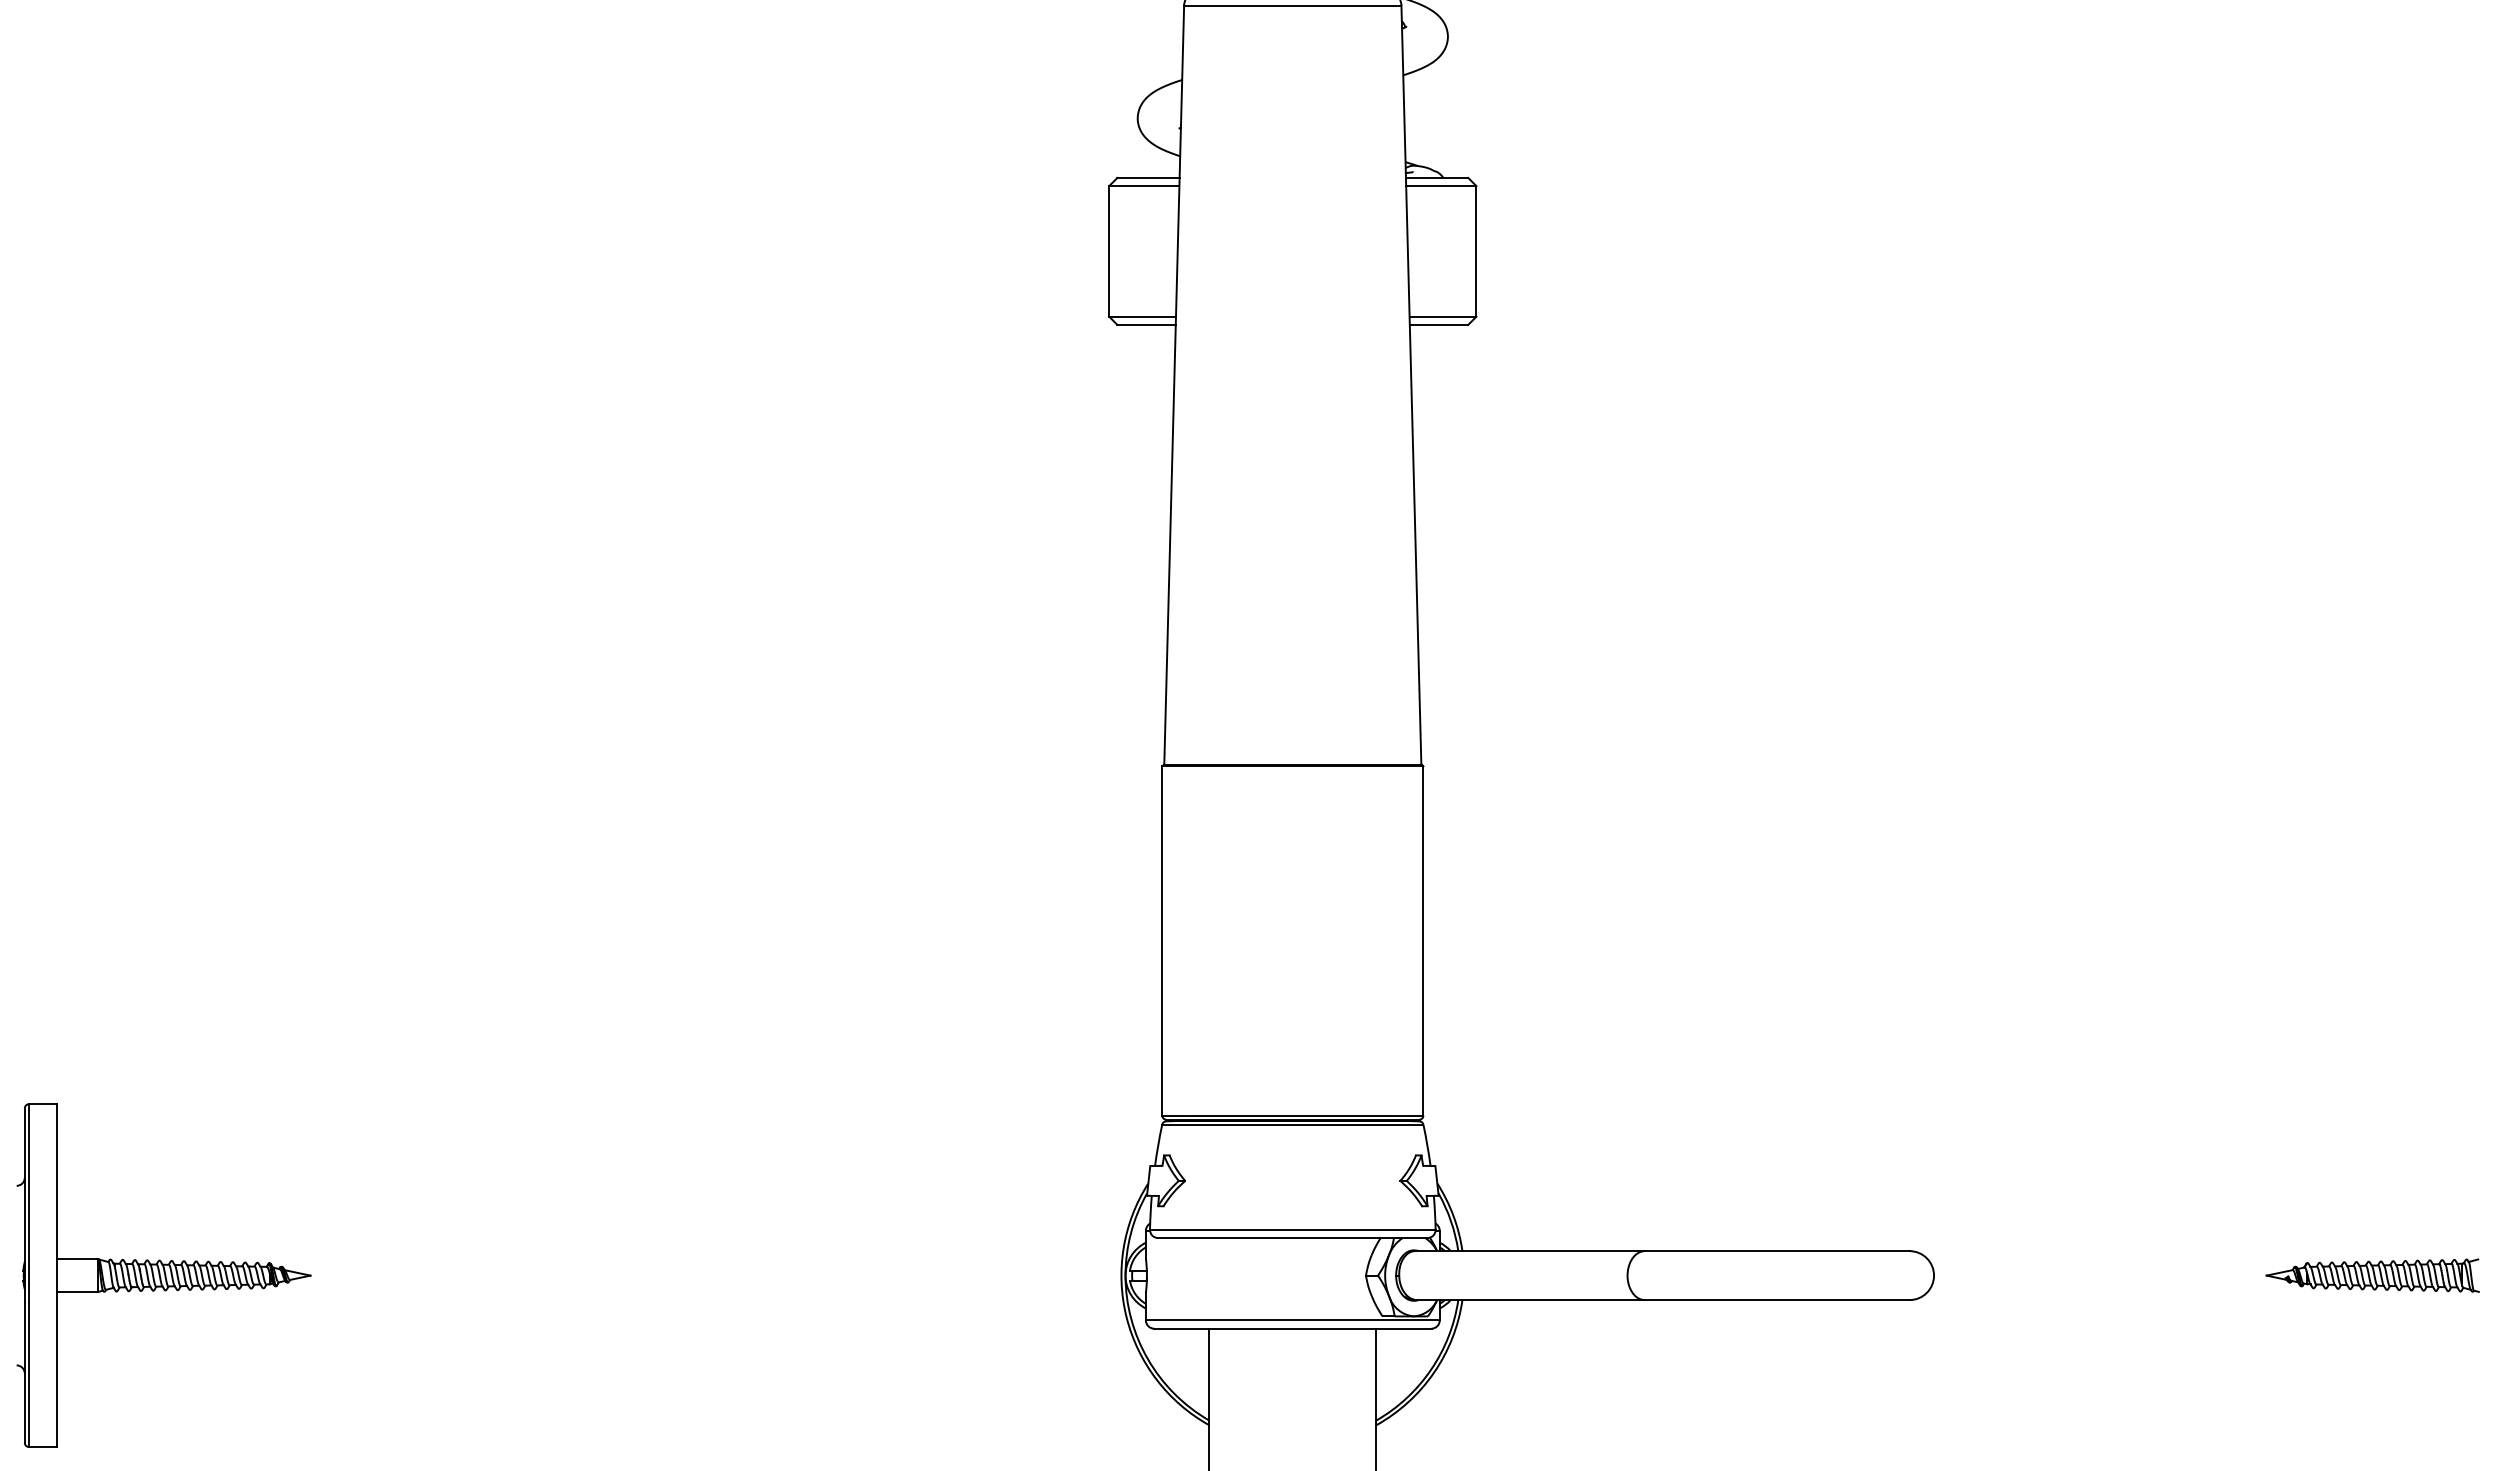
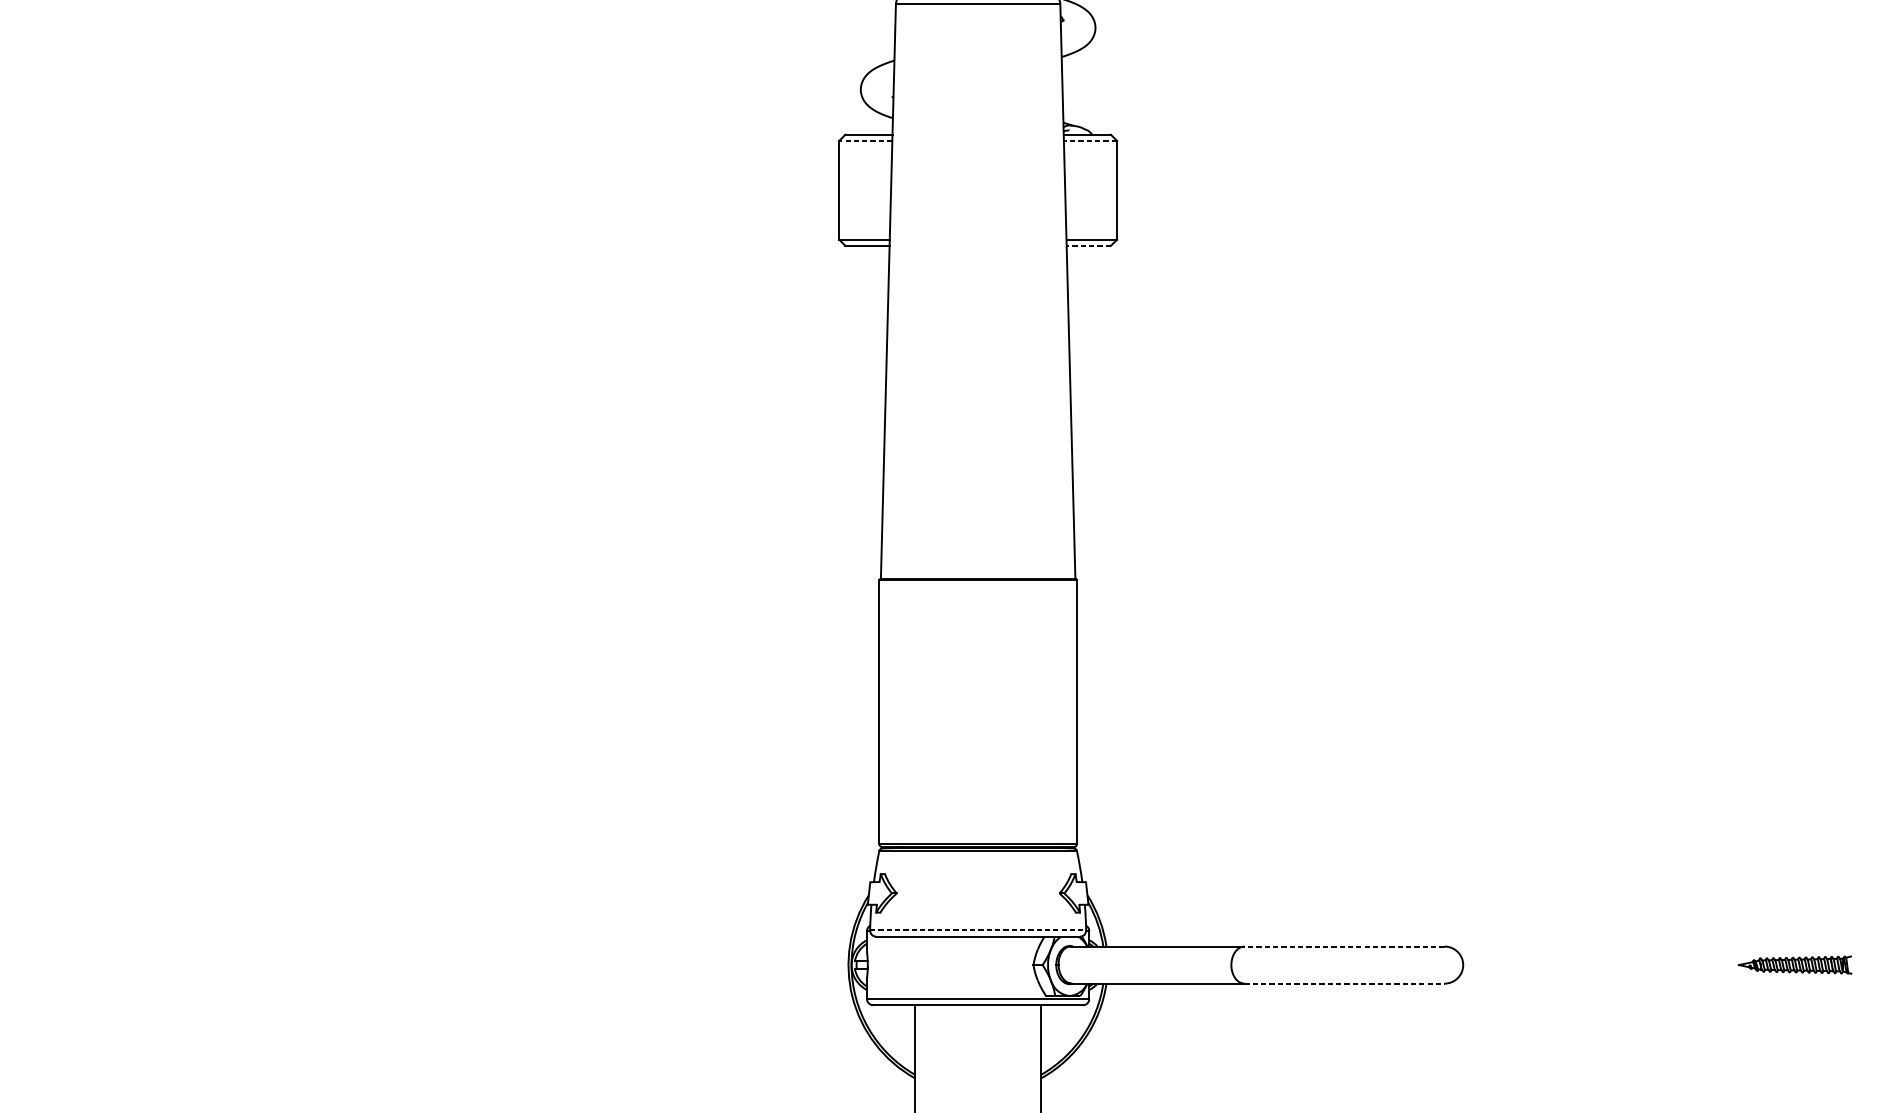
line: (1143, 186) -> (865, 141), solid -> dashed
line: (1440, 186) -> (1089, 141), solid -> dashed
line: (1438, 324) -> (1088, 245), solid -> dashed
line: (1292, 1229) -> (977, 930), solid -> dashed
line: (1776, 1251) -> (1344, 946), solid -> dashed
part: (163, 1275) -> (123, 965), removed
part: (2372, 1275) -> (1794, 965), size x0.7
line: (1777, 1300) -> (1344, 983), solid -> dashed

